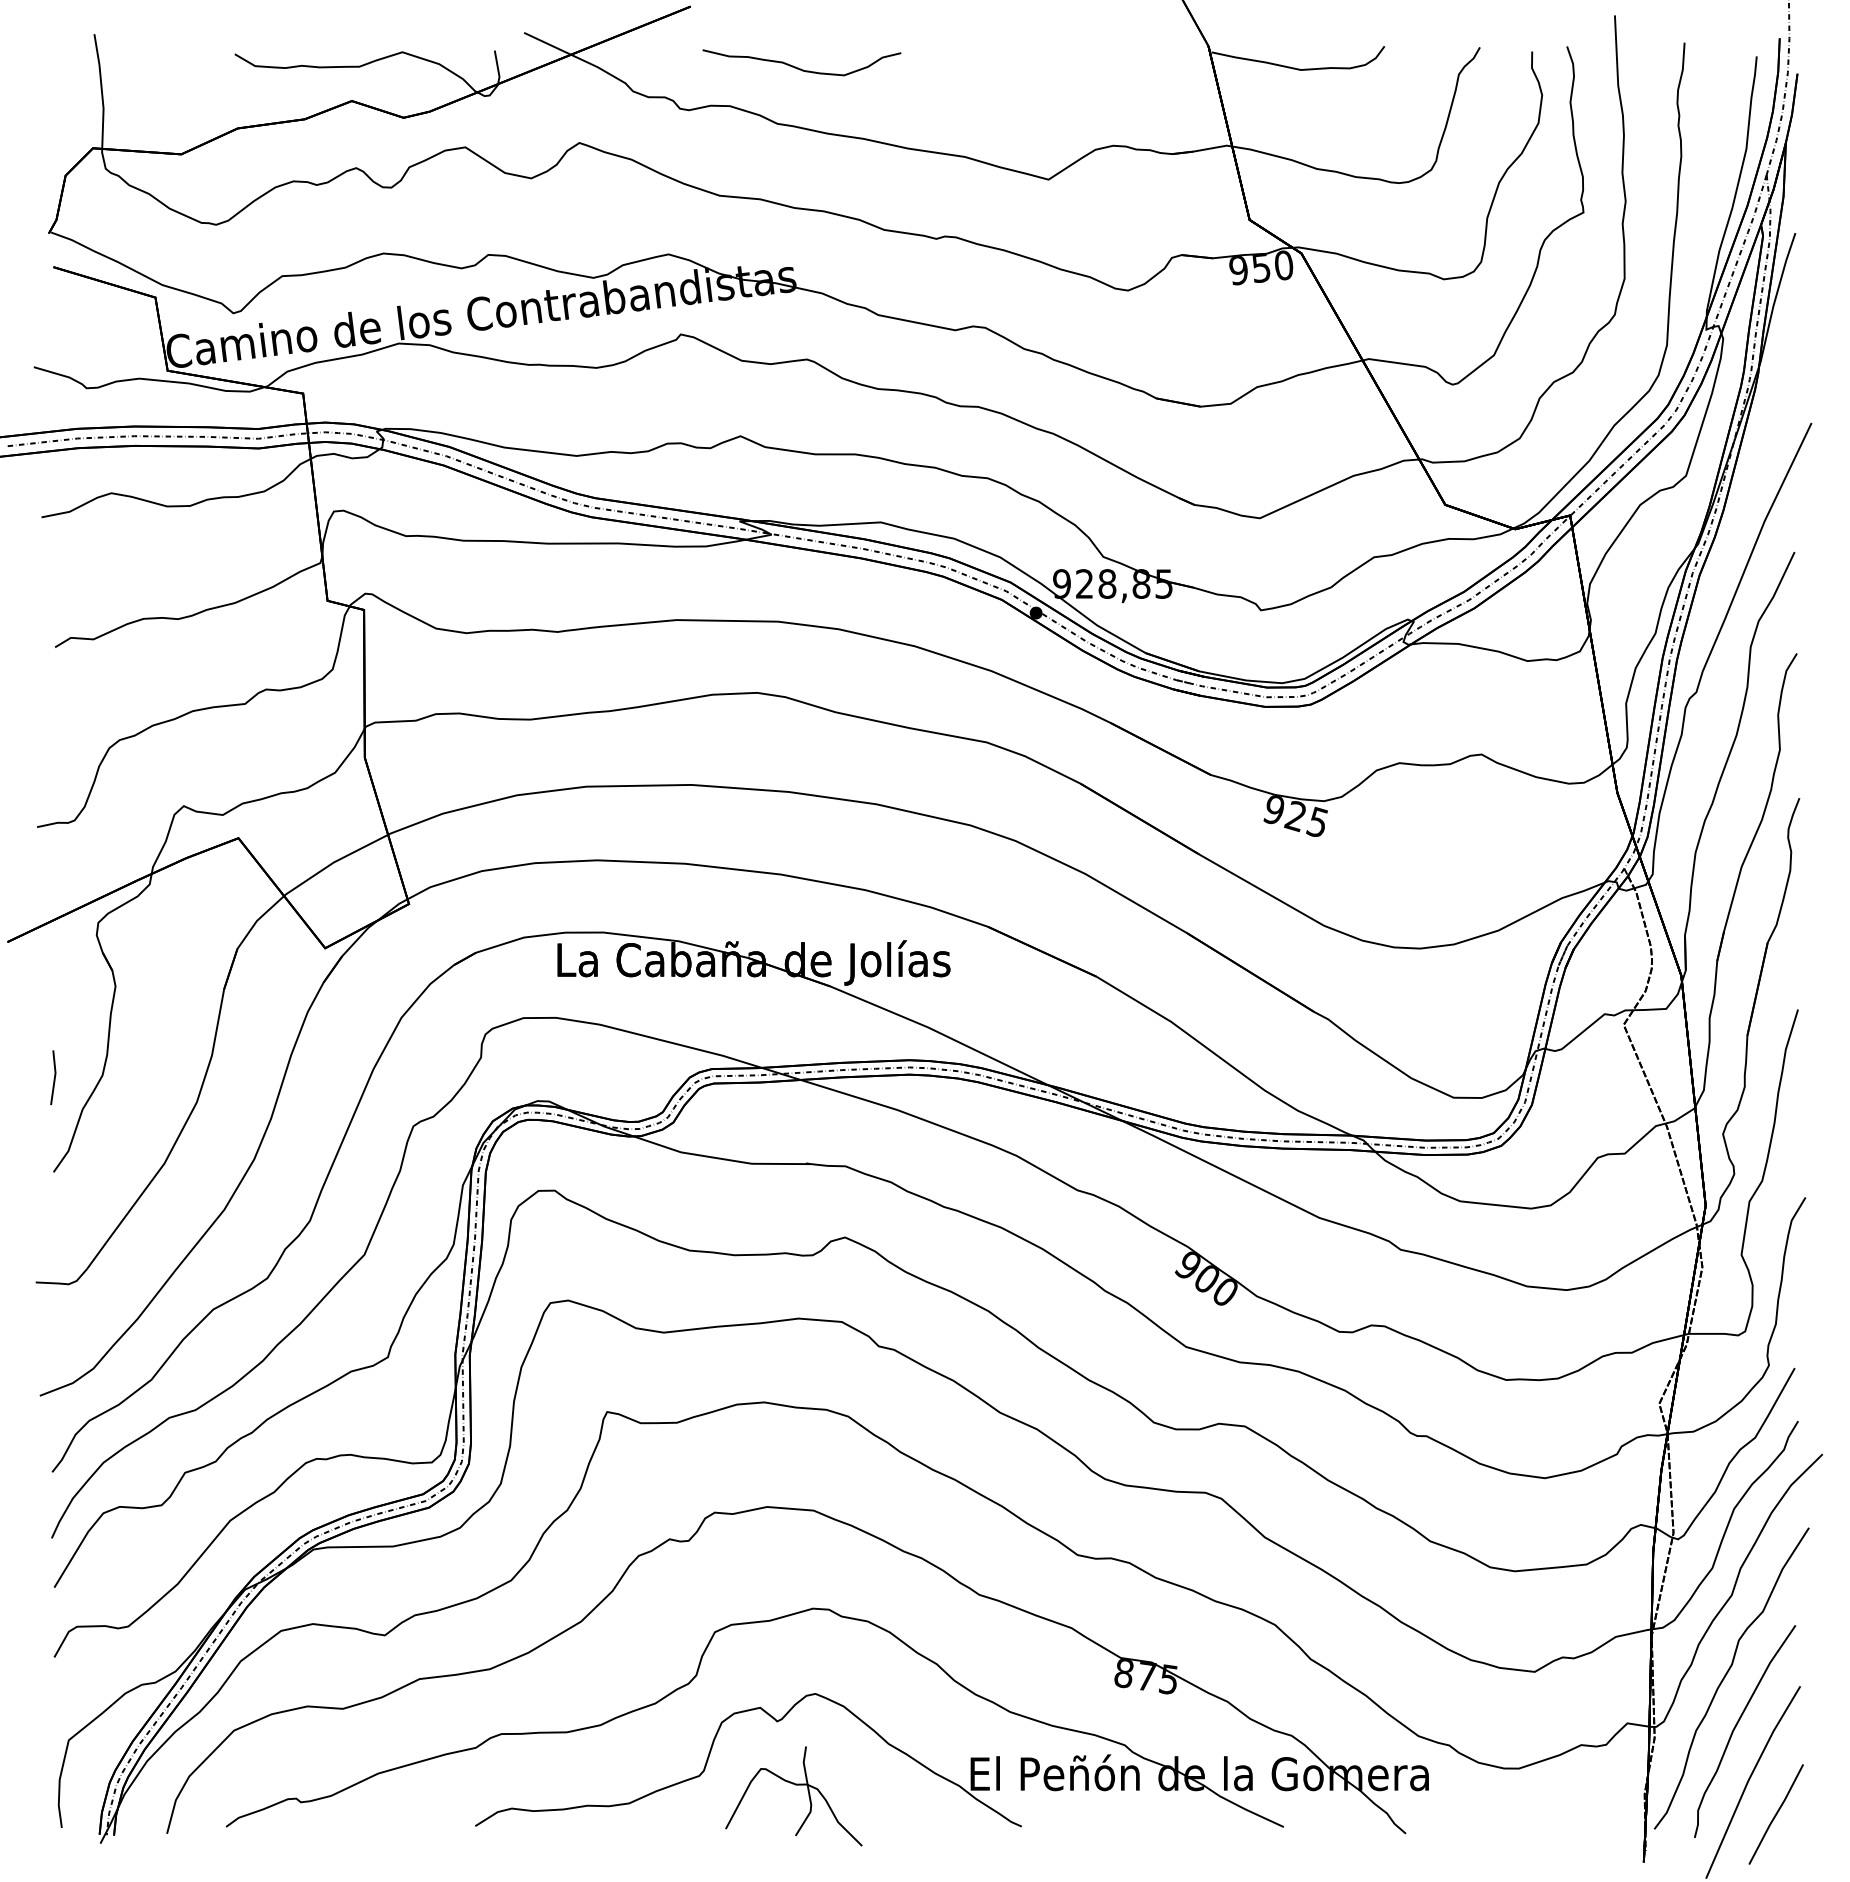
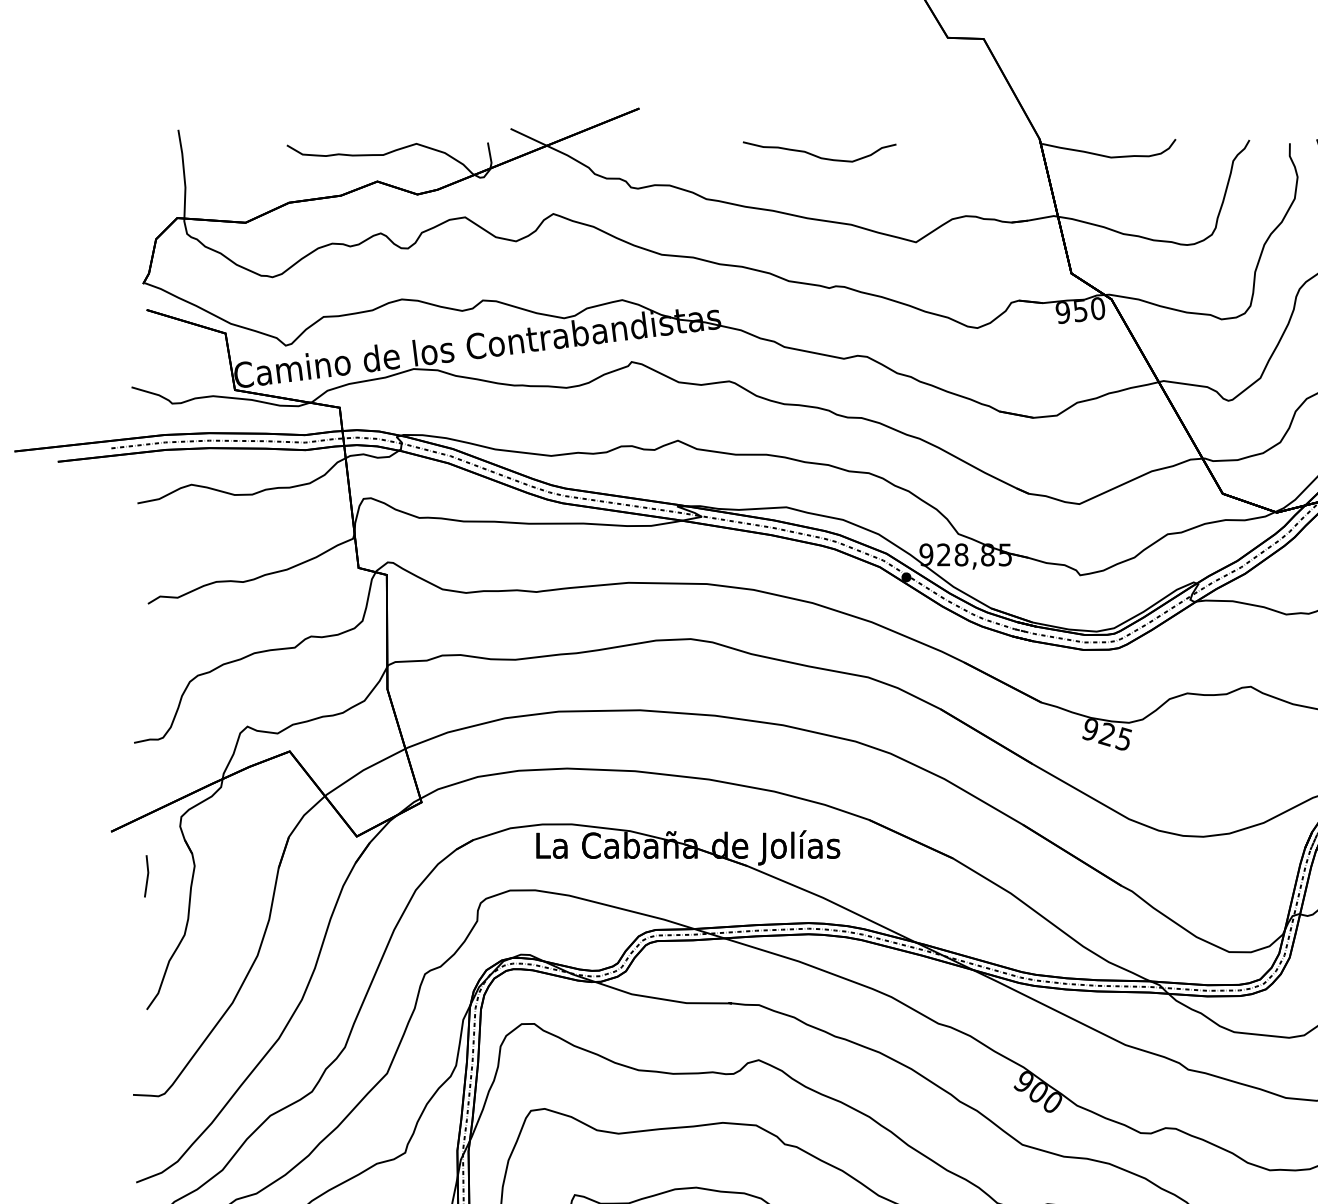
curve: (798, 67) -> (817, 155), moved
line: (54, 1077) -> (147, 876), moved

